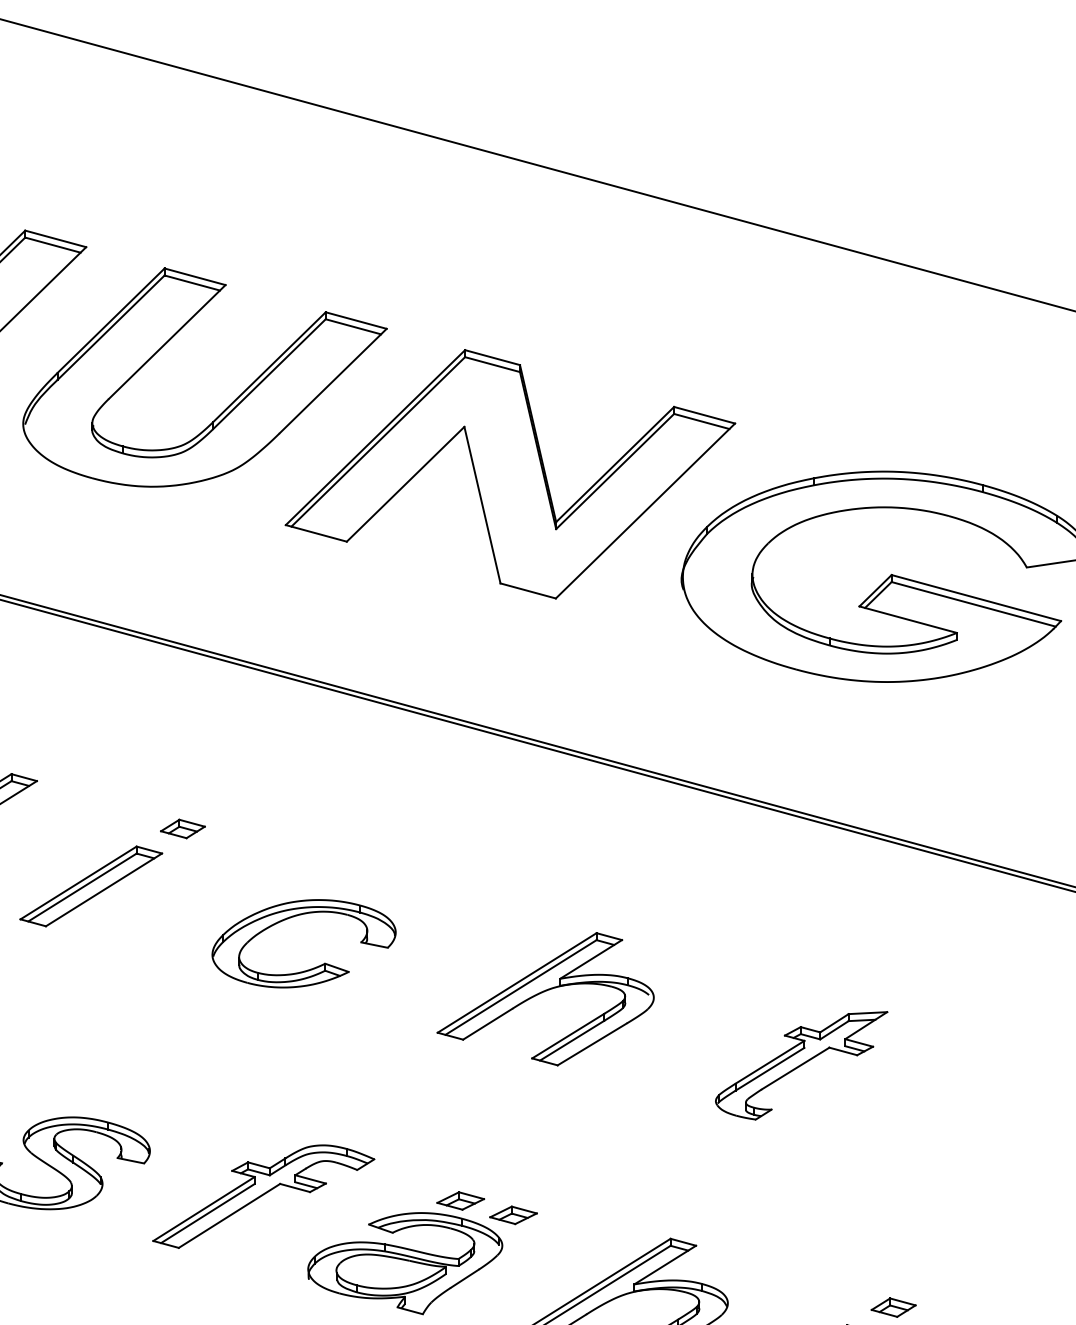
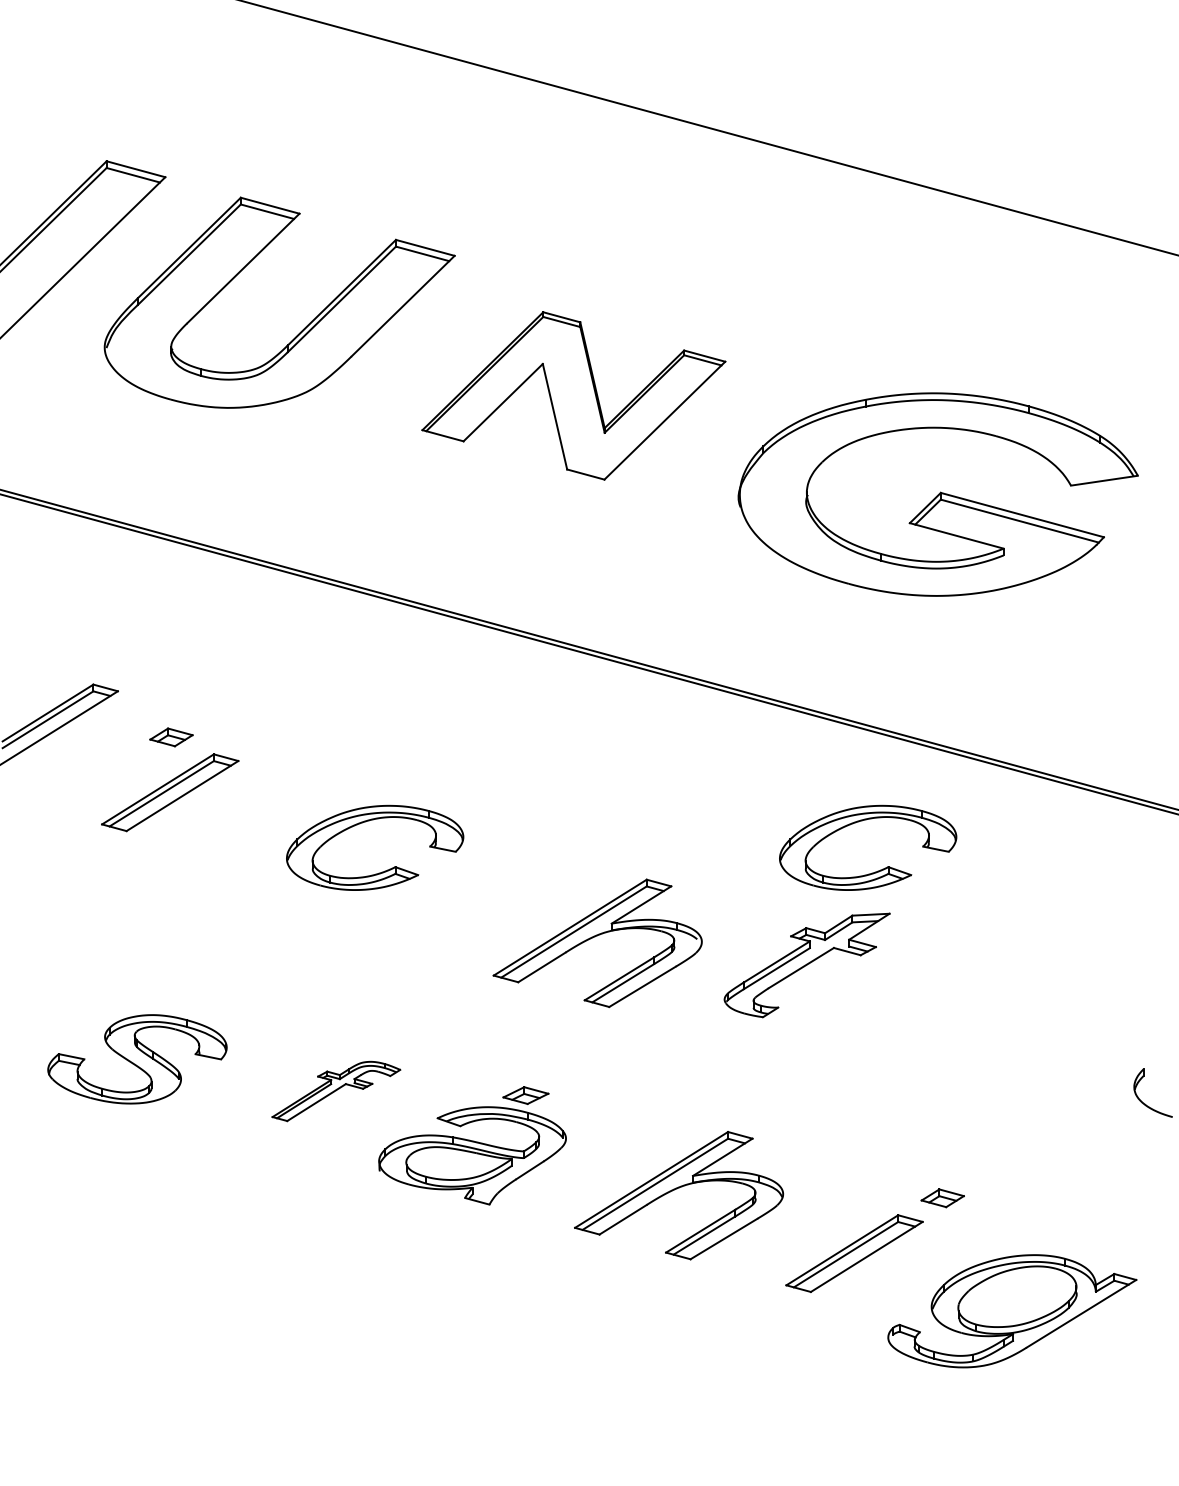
part: (510, 473) -> (573, 395), size x0.7
part: (182, 829) -> (171, 737), moved
part: (825, 967) -> (877, 870), added
part: (543, 993) -> (595, 937), moved
part: (800, 1065) -> (806, 965), moved
part: (263, 1196) -> (336, 1091), size x0.6
part: (513, 1215) -> (576, 1109), removed

